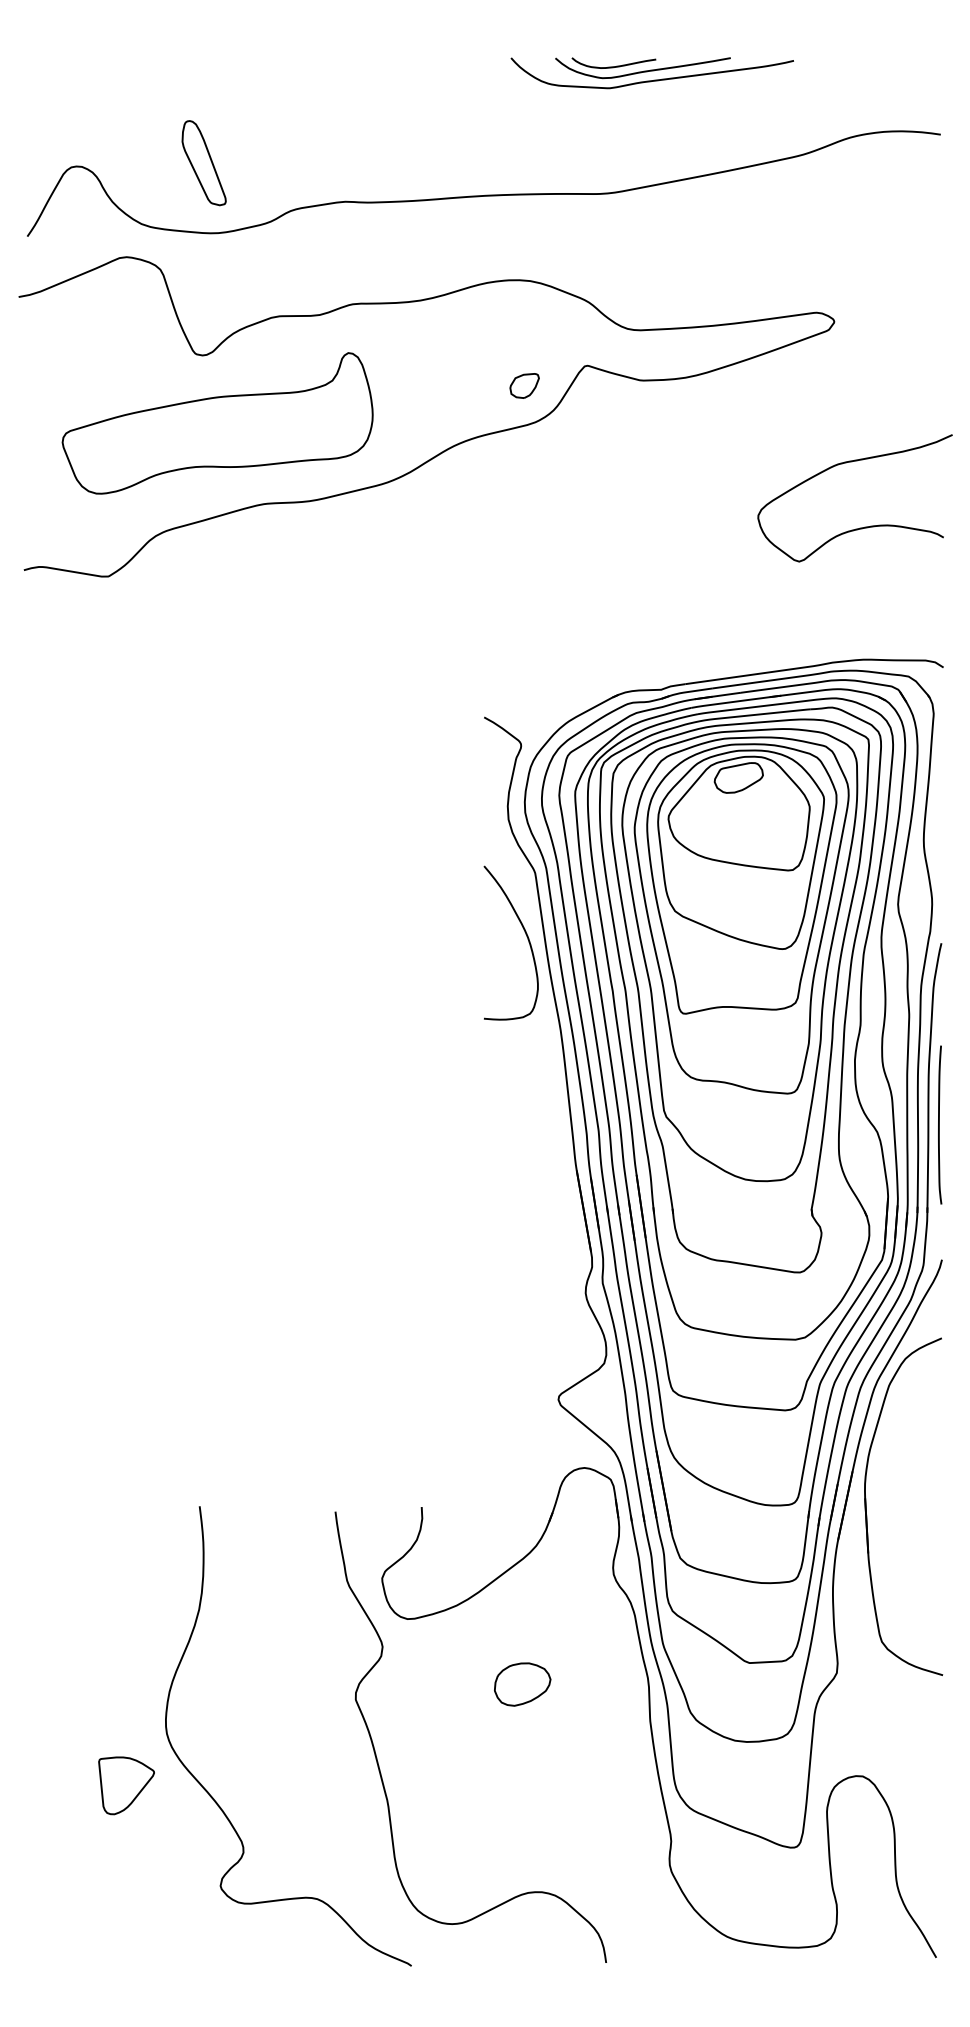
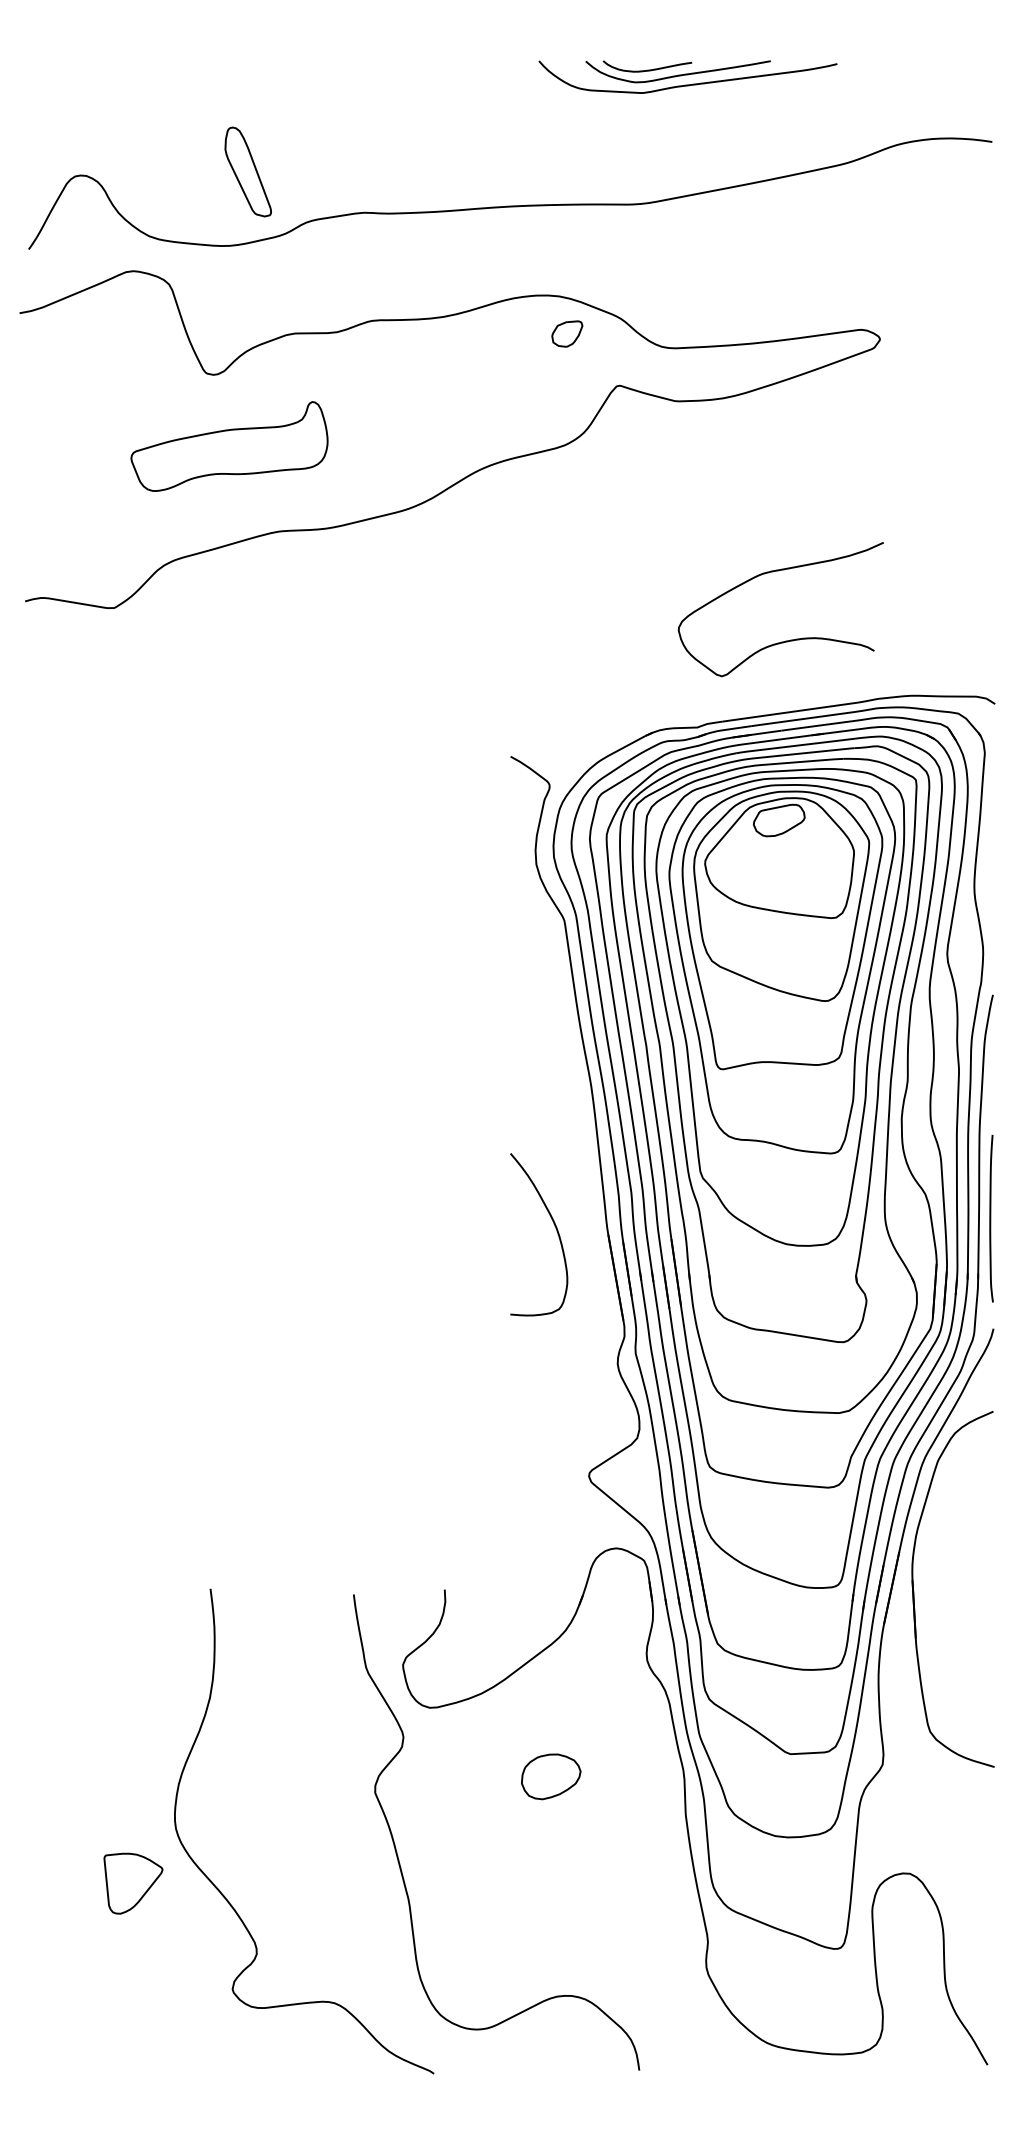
part: (203, 162) -> (247, 171), moved
part: (524, 385) -> (567, 333), moved
part: (217, 423) -> (229, 446), size x0.6
curve: (859, 527) -> (785, 640), moved
curve: (525, 935) -> (554, 1226), moved
curve: (940, 1124) -> (991, 1218), moved

